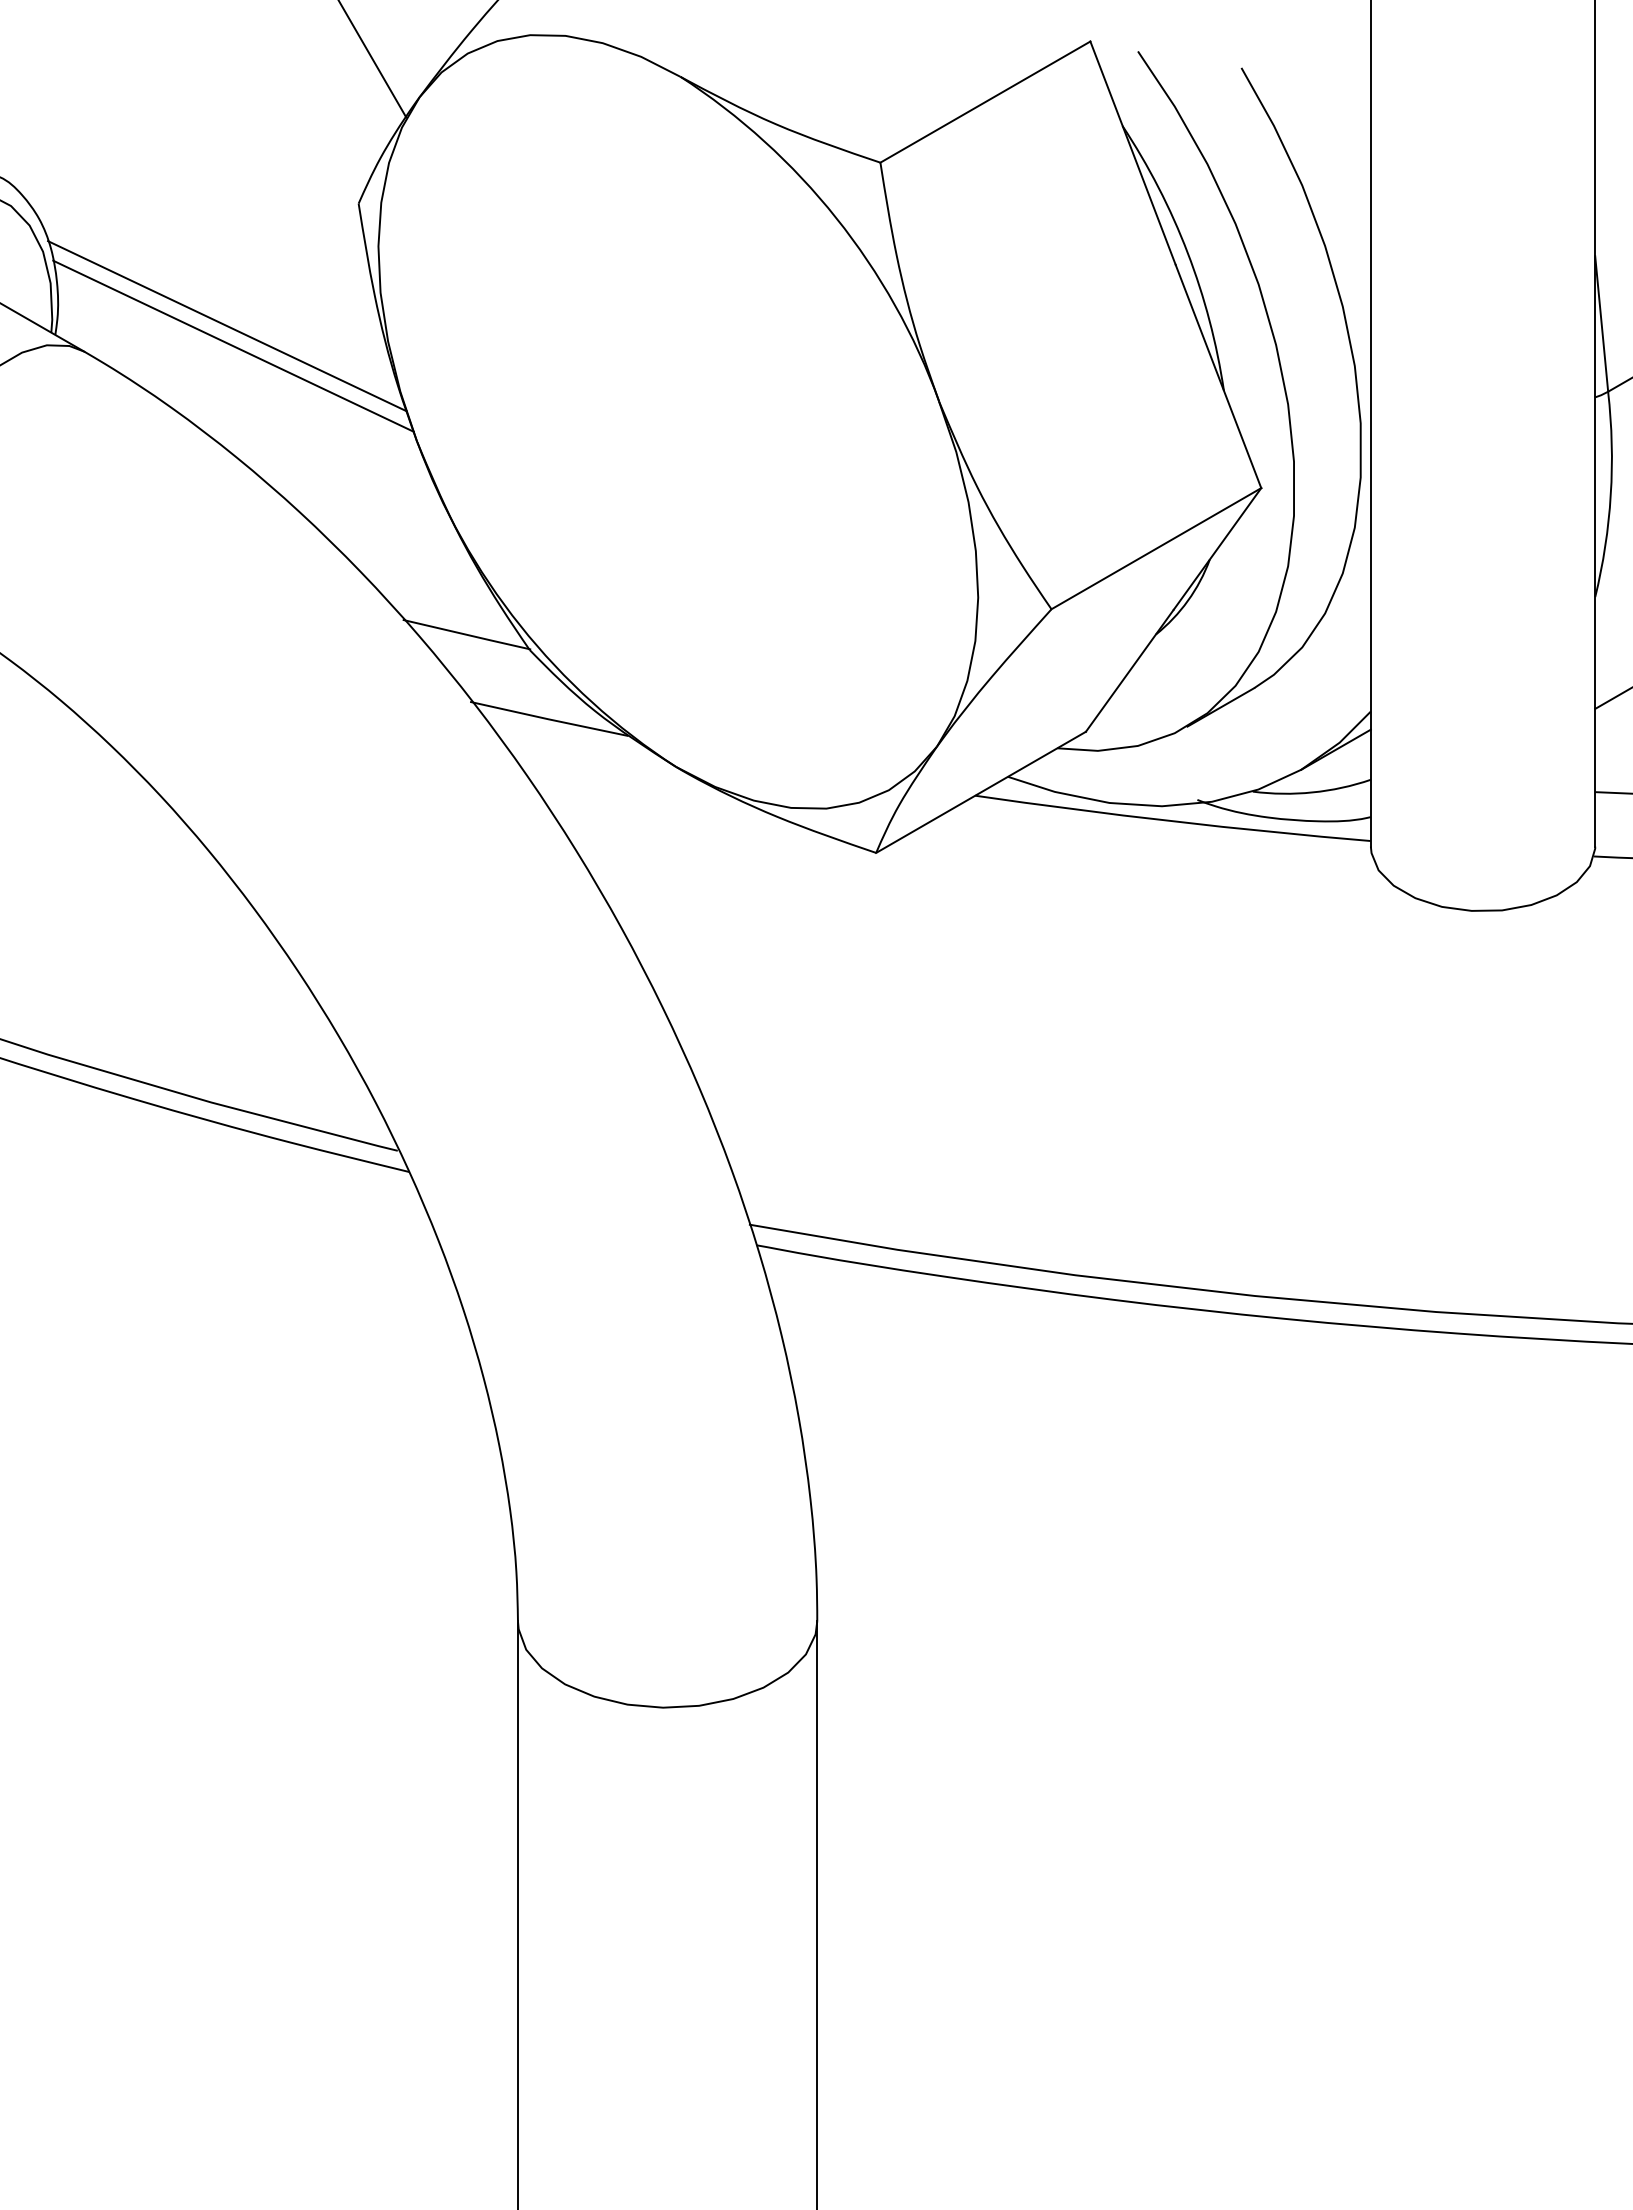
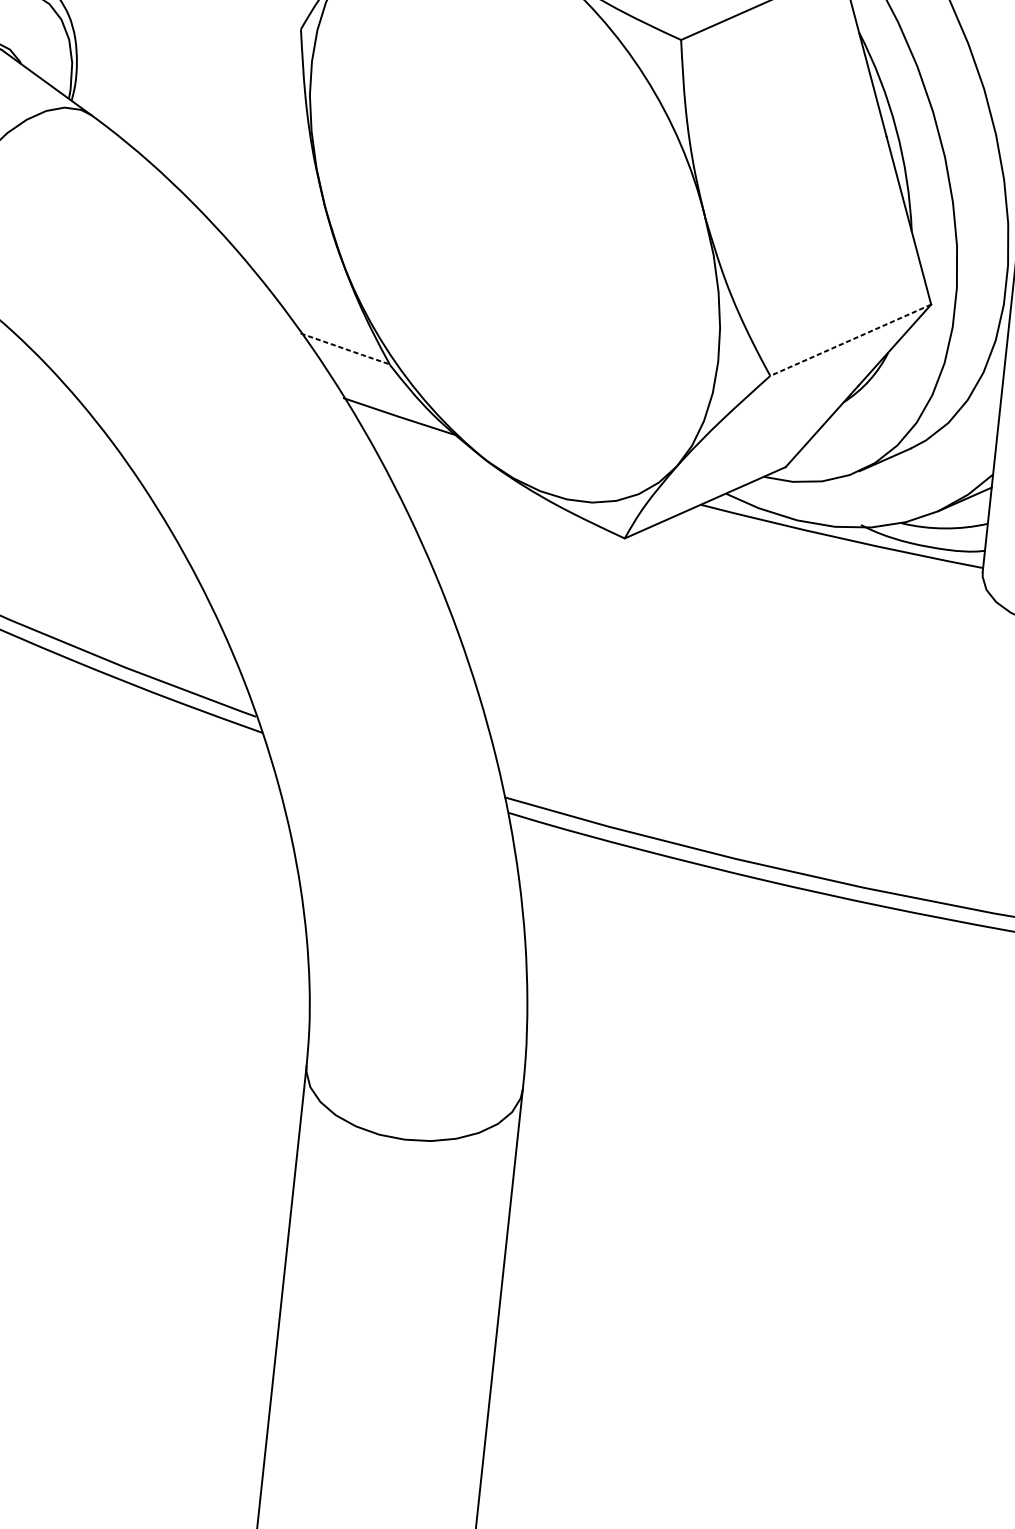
line: (227, 326) -> (196, 107), removed
line: (233, 345) -> (199, 122), removed
line: (1155, 548) -> (850, 340), solid -> dashed
line: (467, 634) -> (346, 349), solid -> dashed

